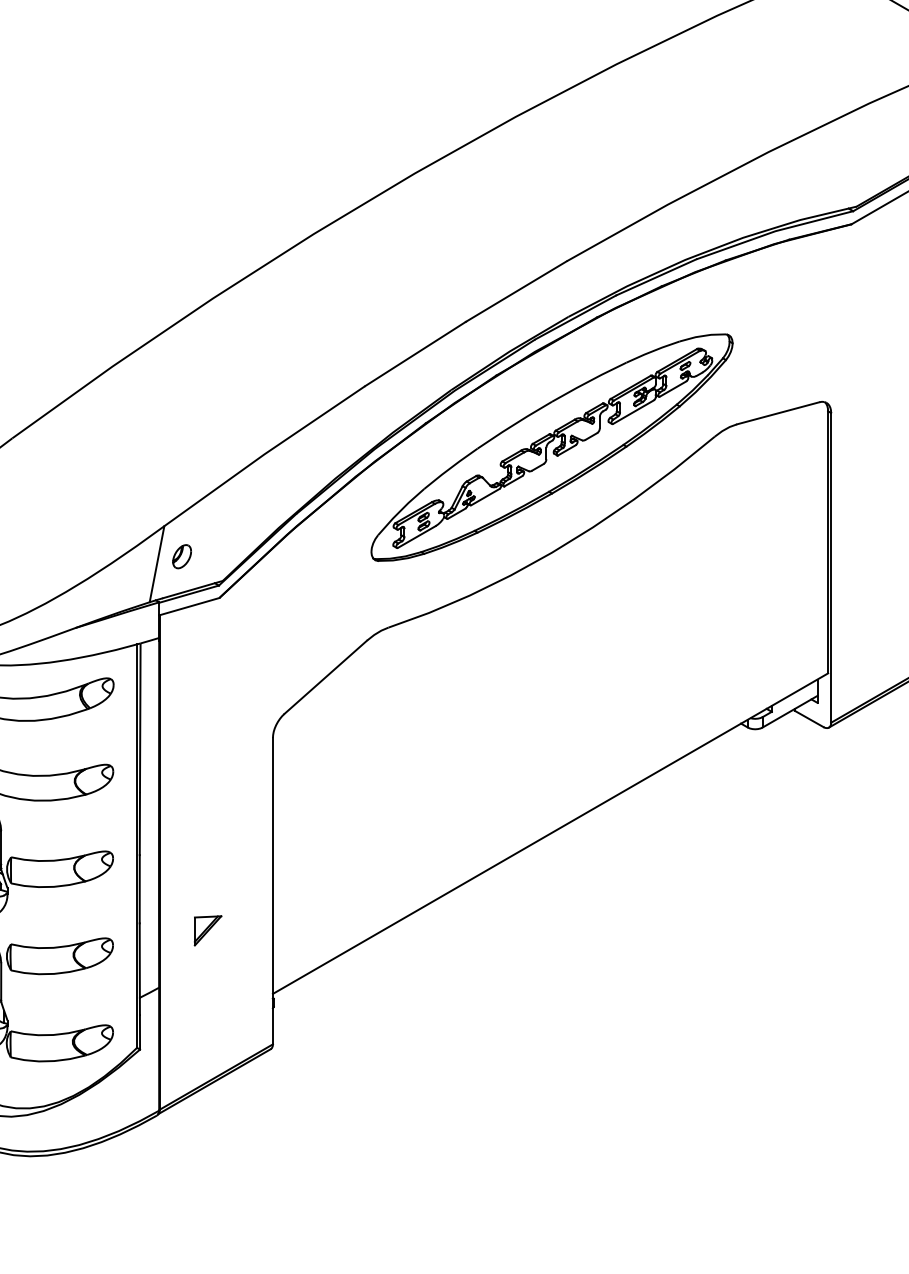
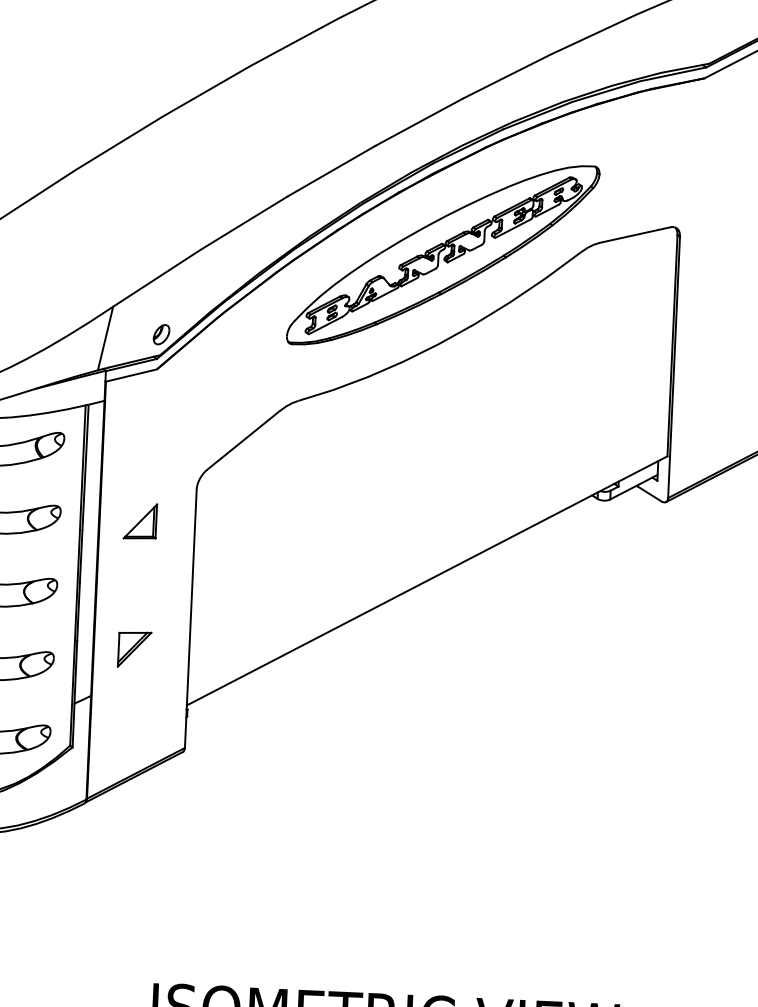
part: (181, 556) -> (161, 334), moved
part: (207, 778) -> (139, 521), added
part: (207, 930) -> (134, 649), size x1.43

